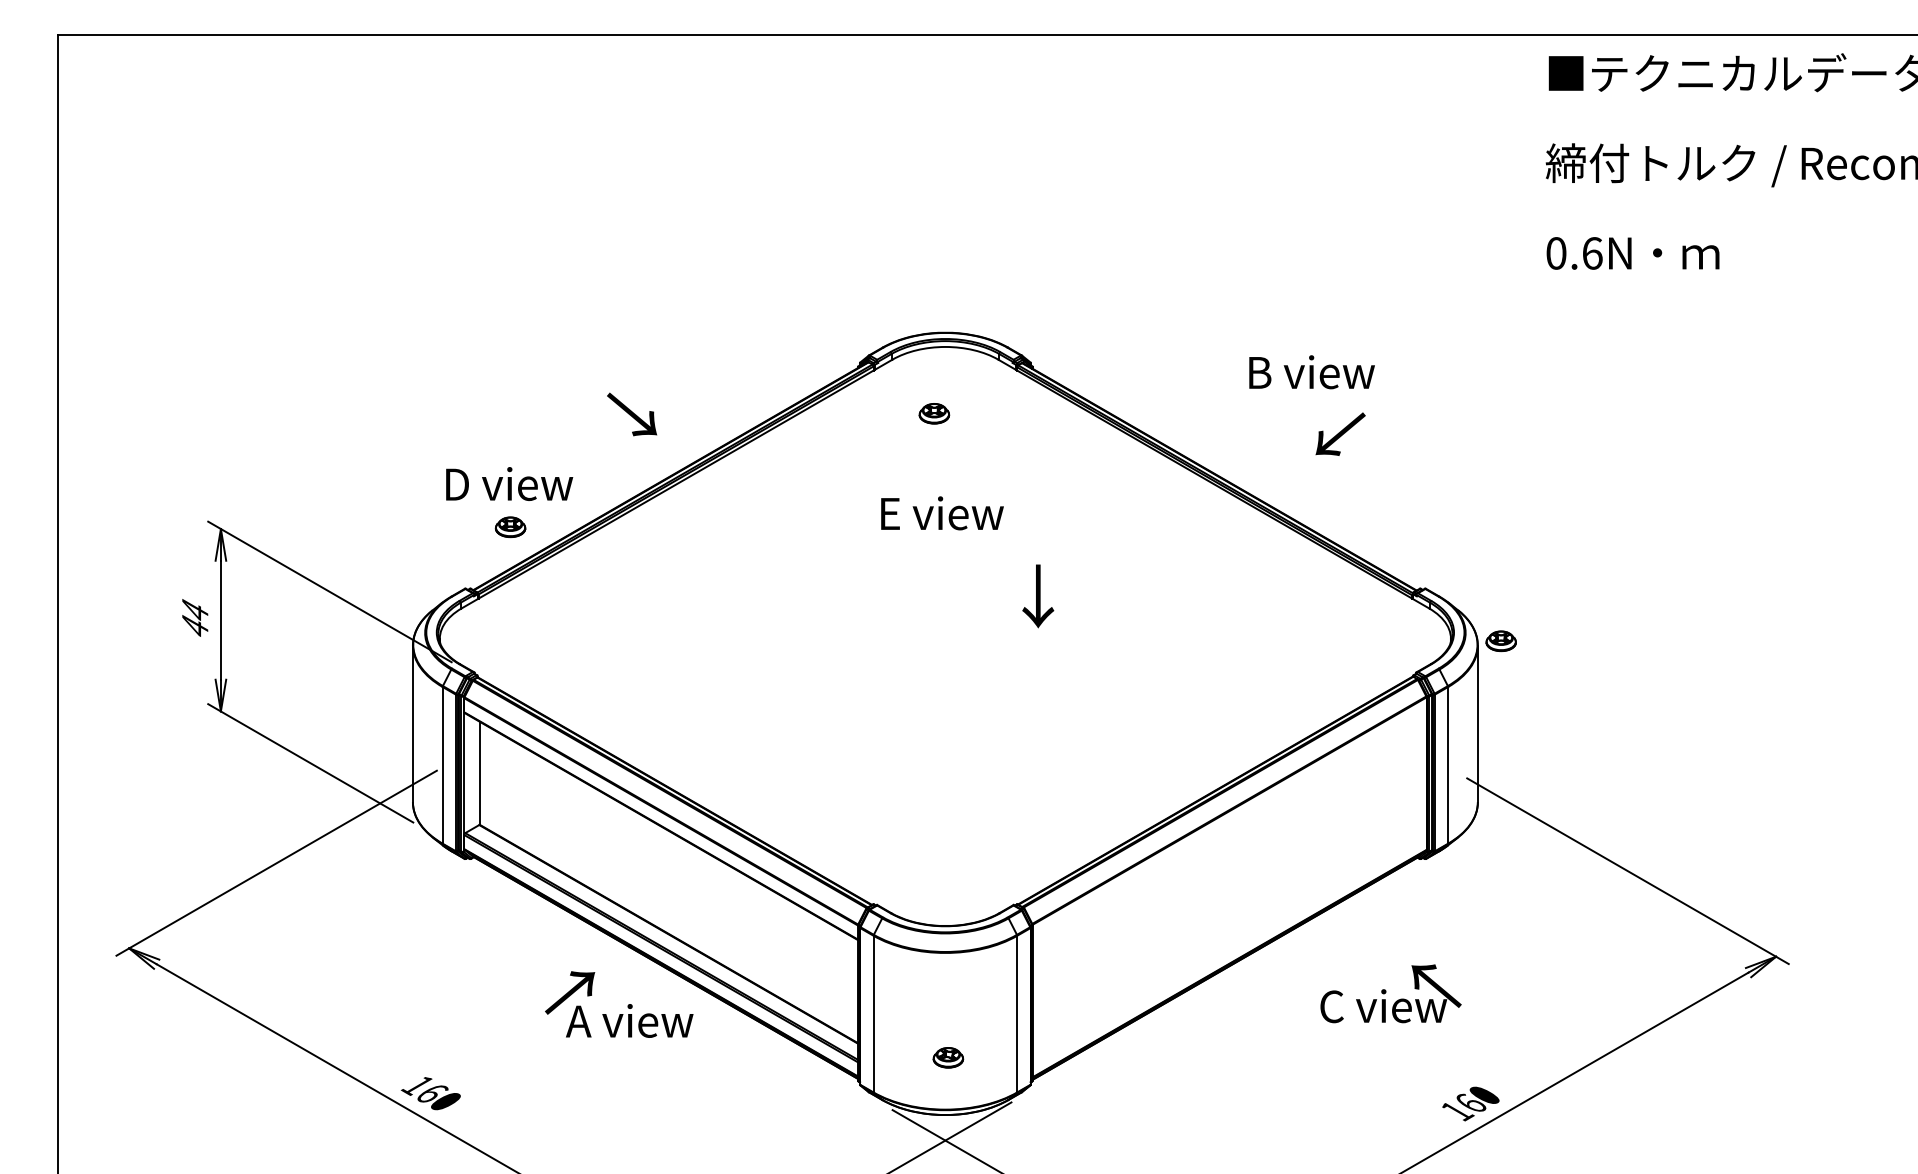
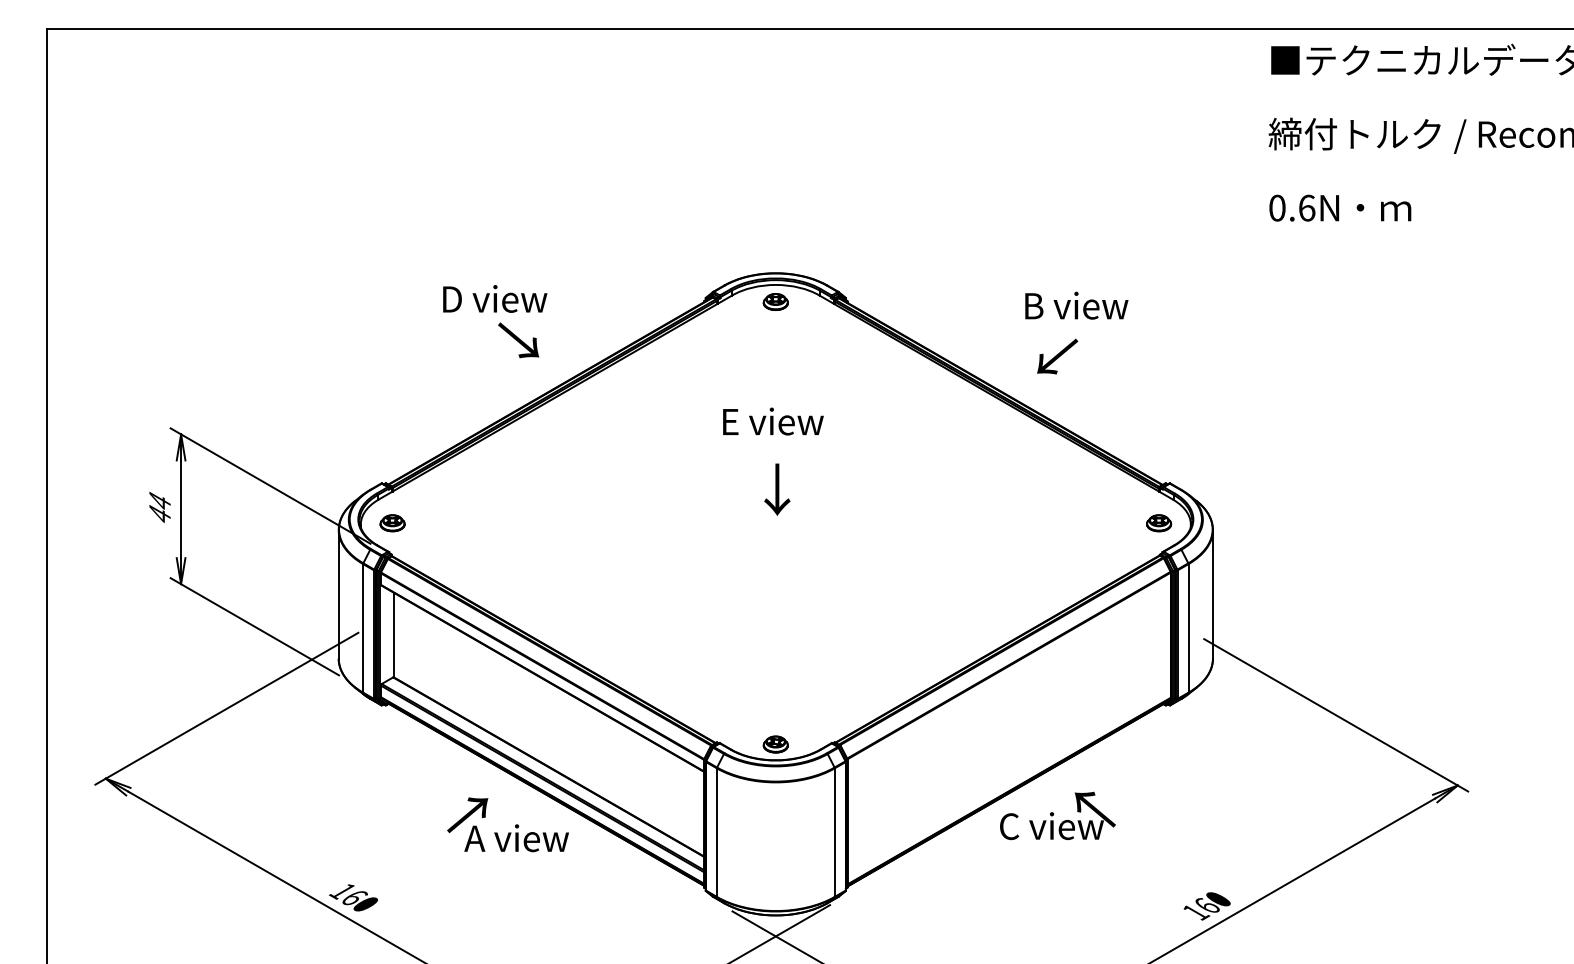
part: (934, 413) -> (775, 301), moved
text: (1340, 433) -> (1057, 355), moved
text: (509, 483) -> (495, 298), moved
part: (510, 527) -> (392, 523), moved
text: (1038, 596) -> (777, 489), moved
part: (1500, 641) -> (1158, 523), moved
text: (1390, 993) -> (1057, 815), moved
part: (948, 1057) -> (775, 744), moved

